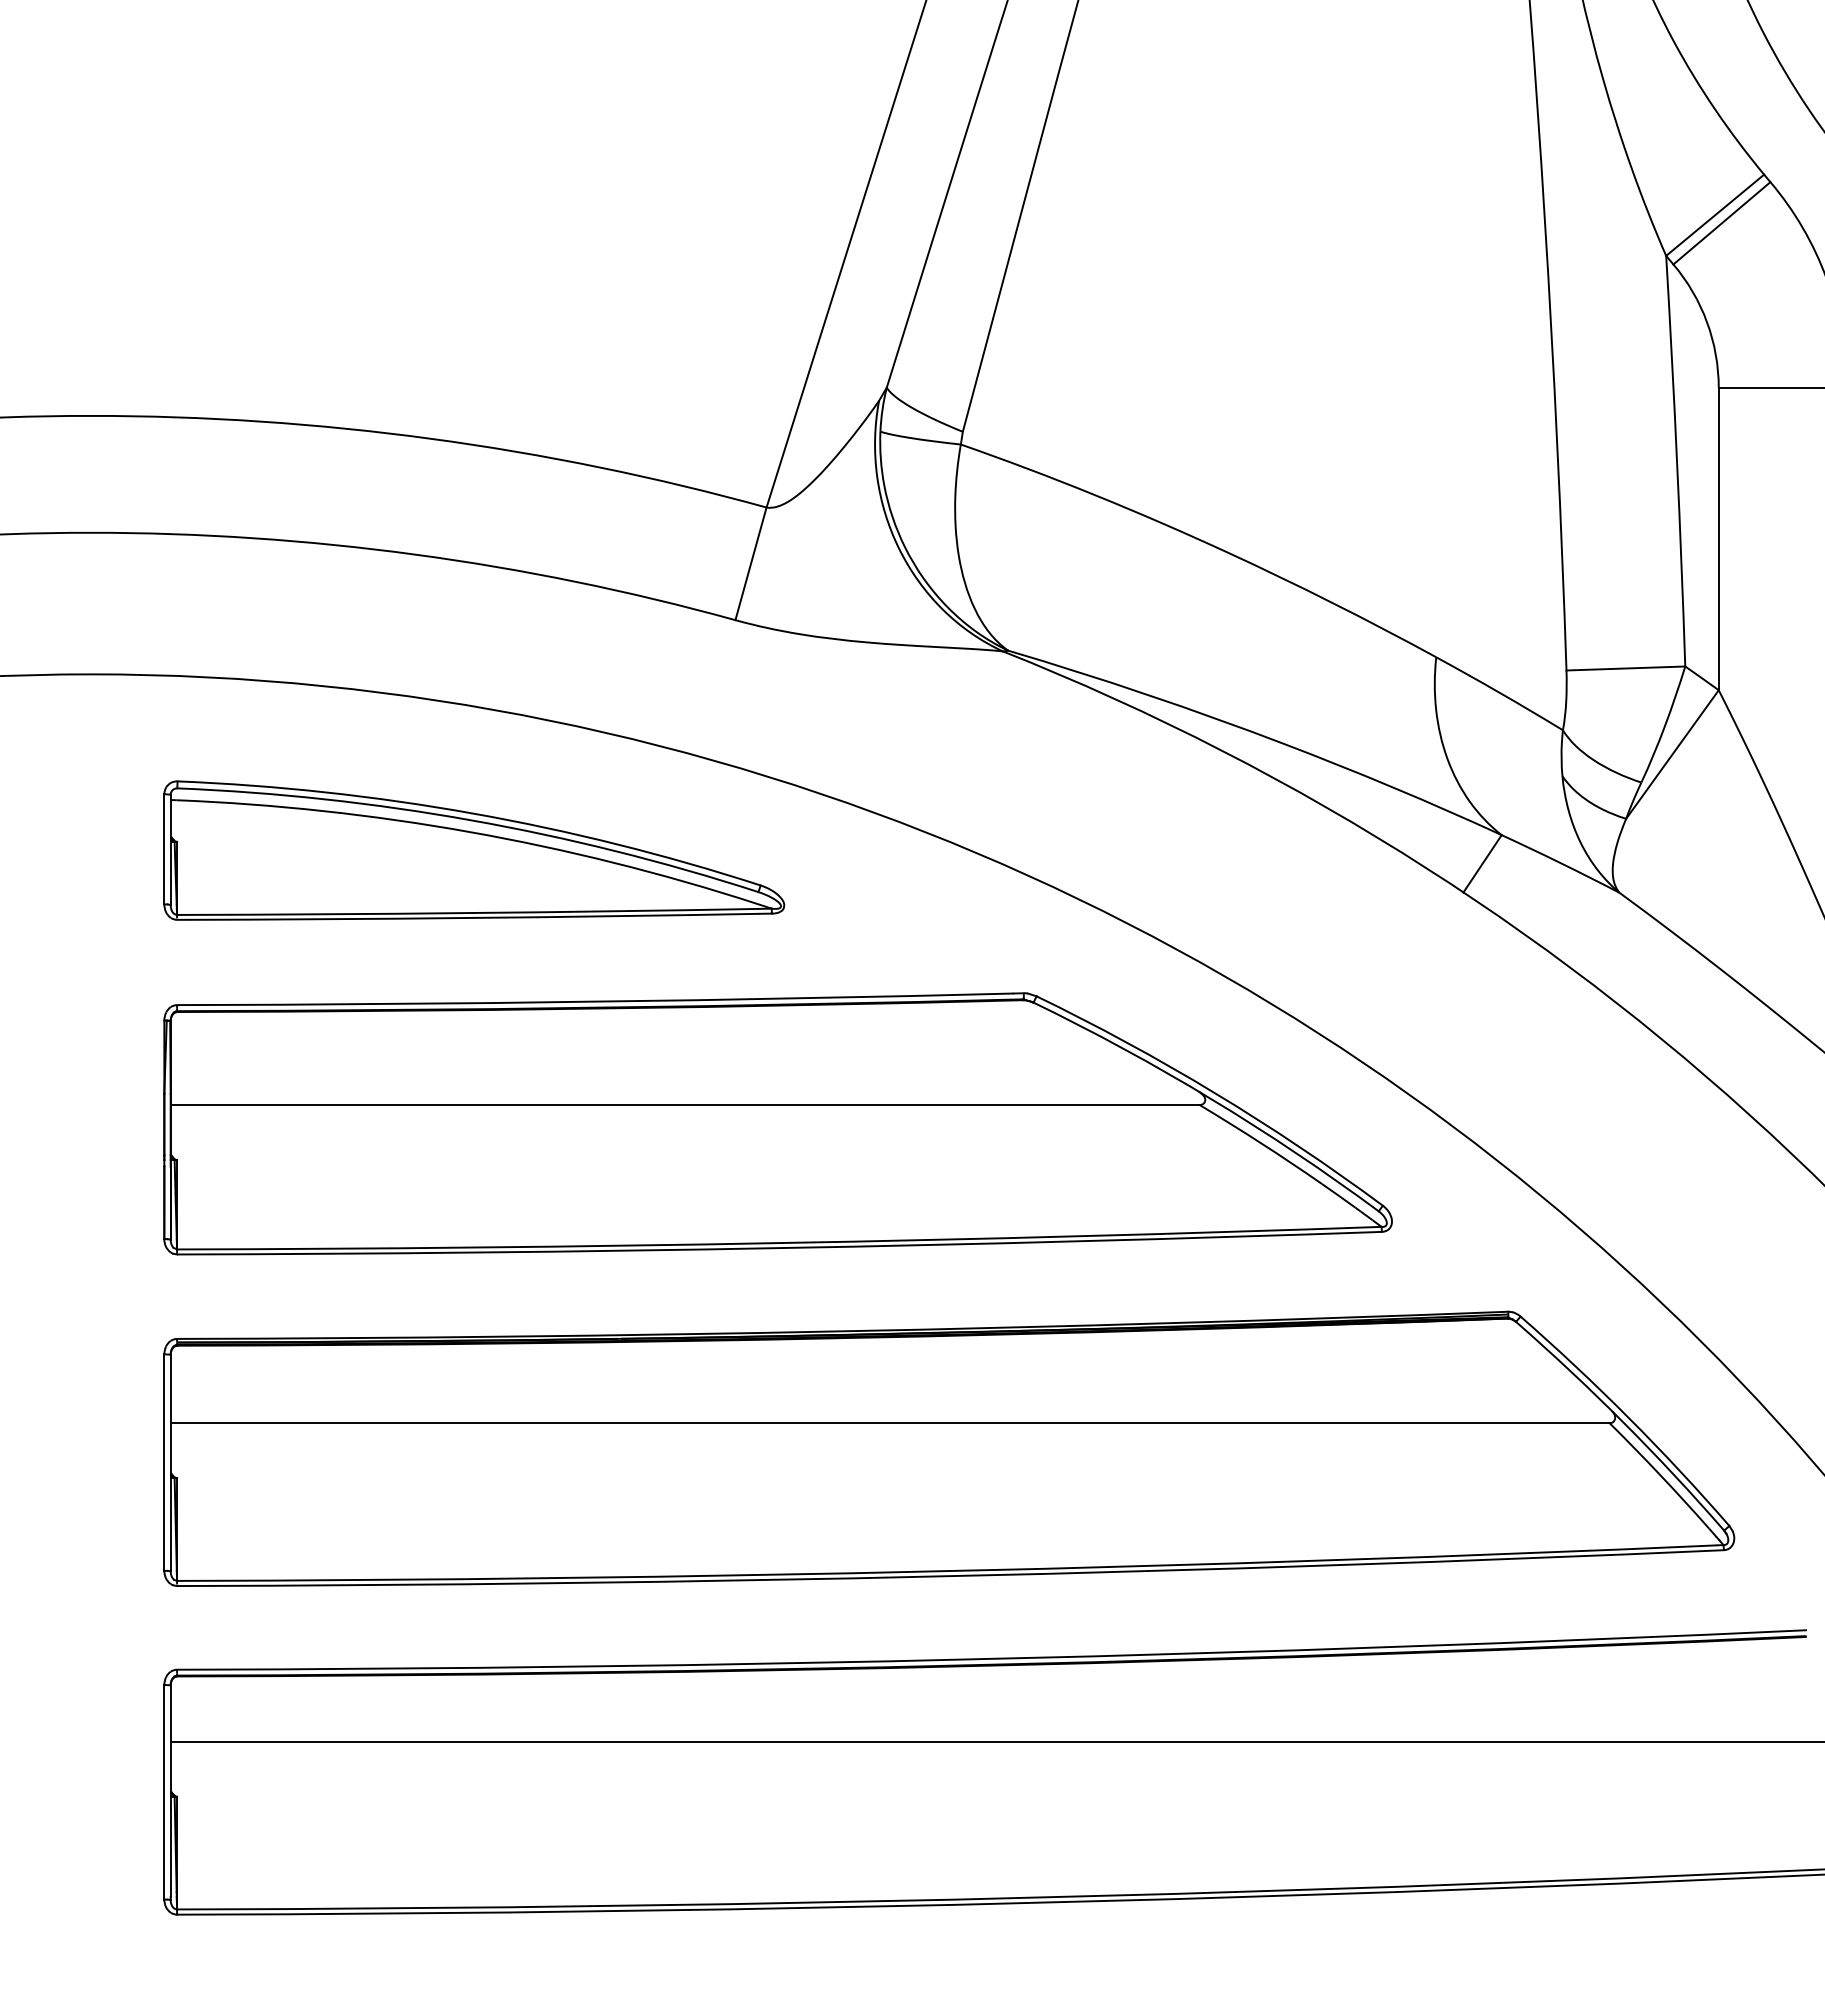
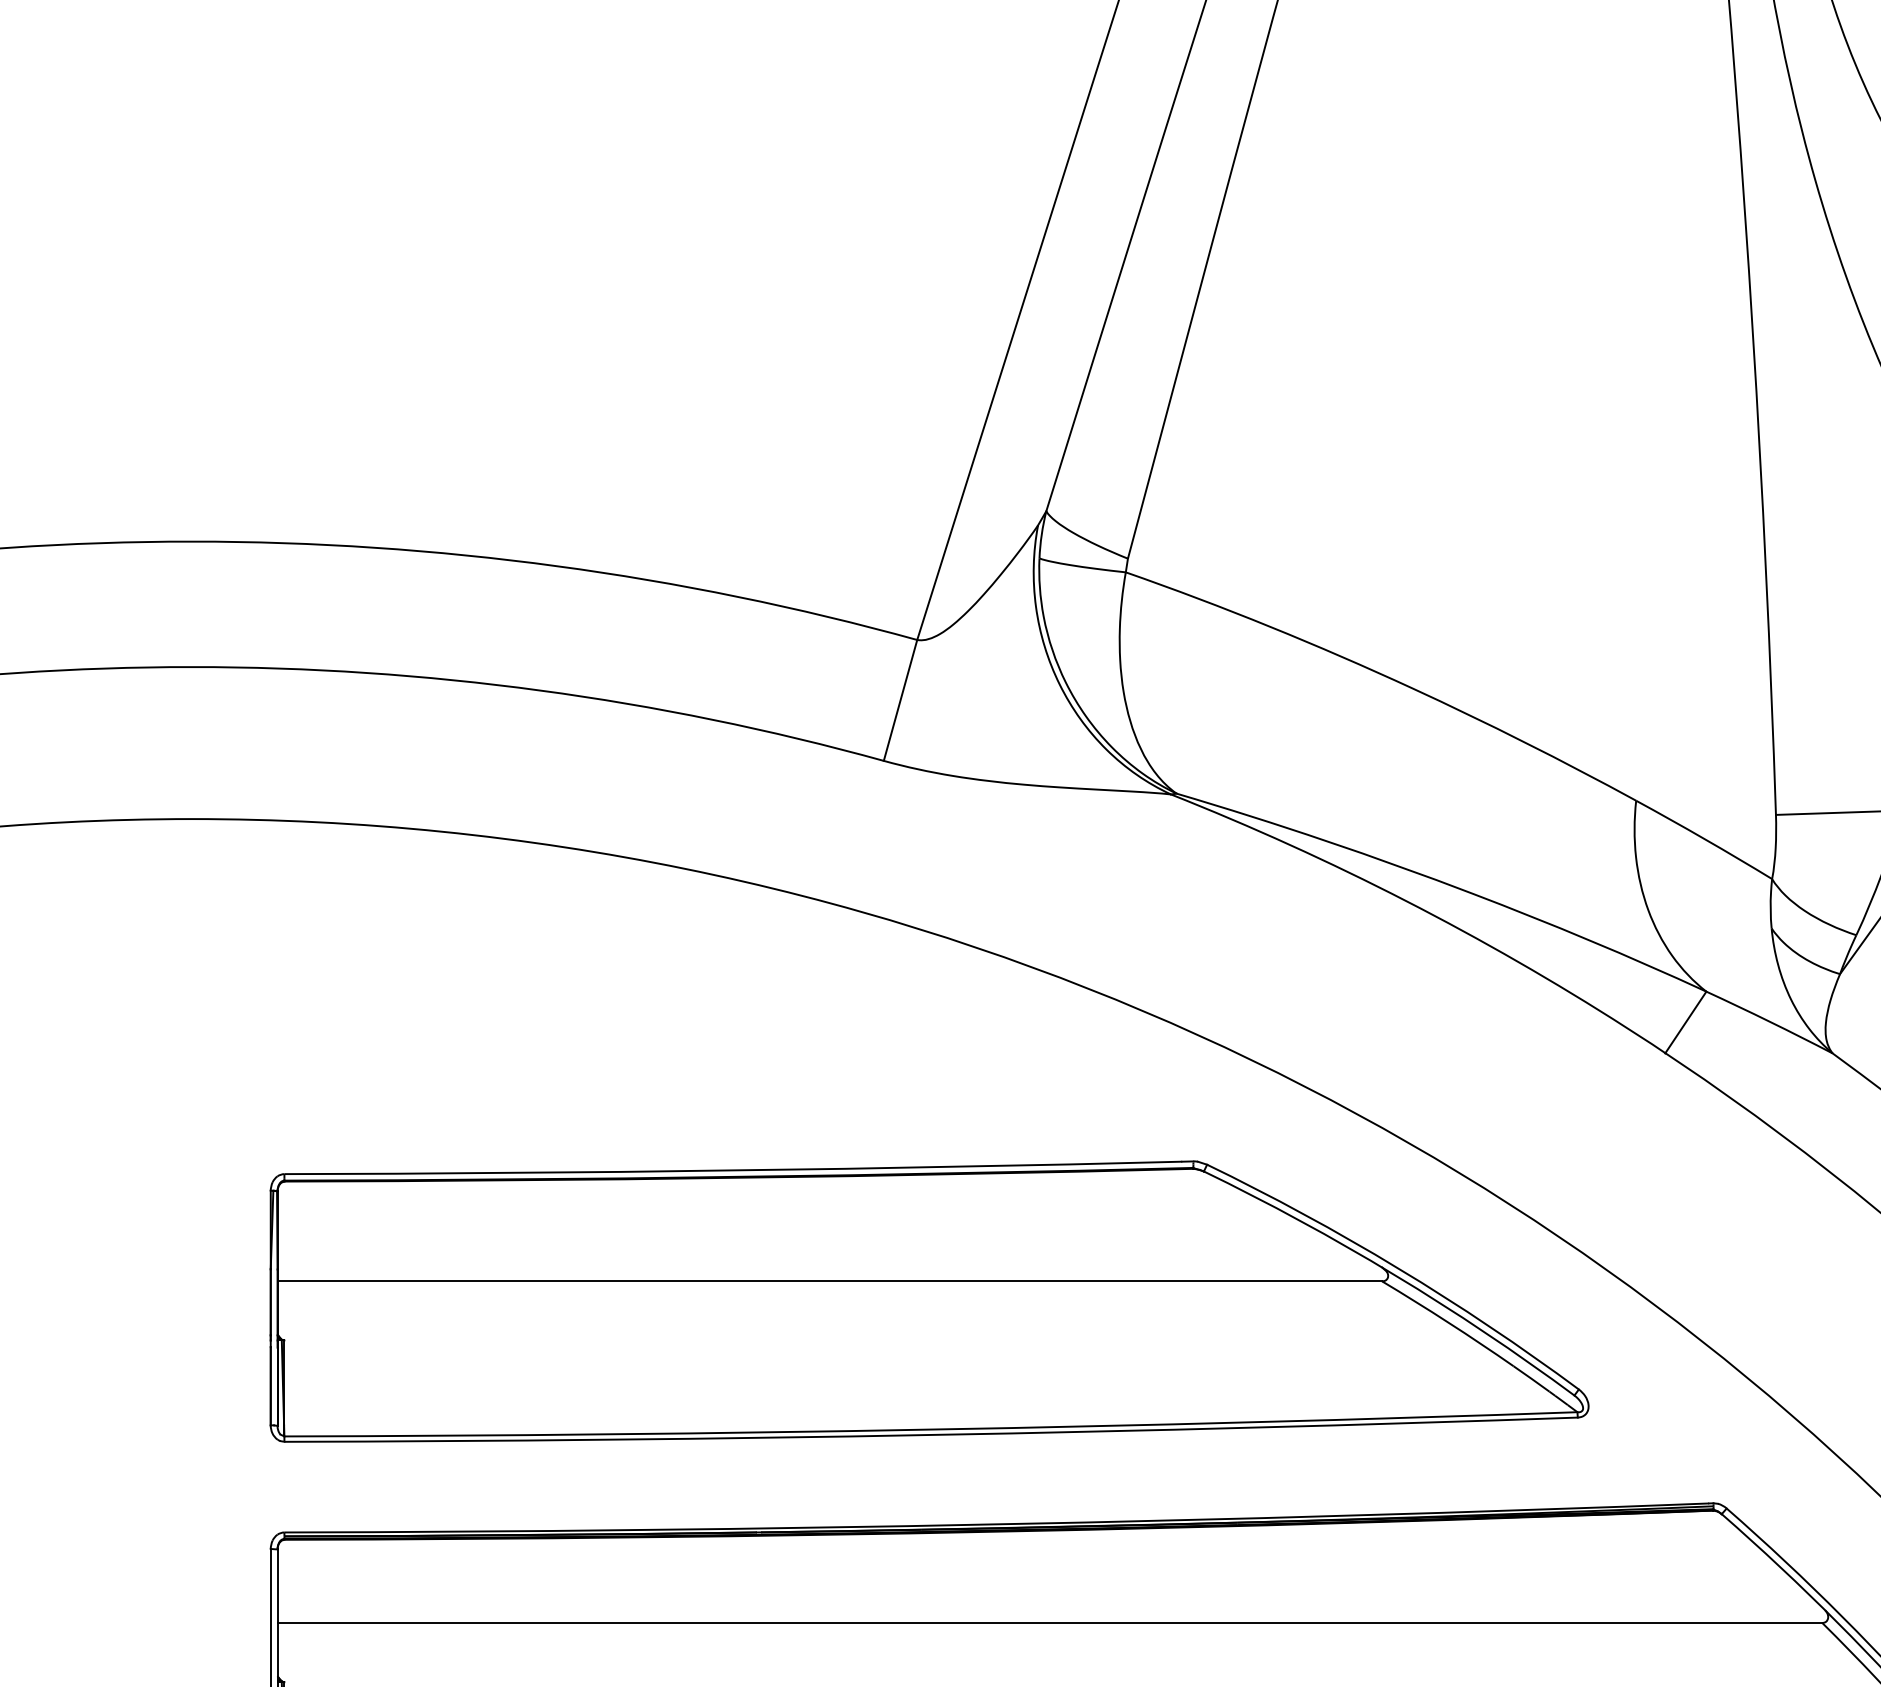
part: (474, 850) -> (603, 1008), removed

